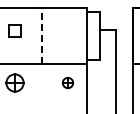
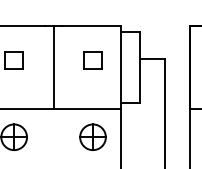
part: (67, 30) -> (92, 59), added
line: (41, 35) -> (53, 66), dashed -> solid
part: (67, 82) -> (92, 136), size x1.67

